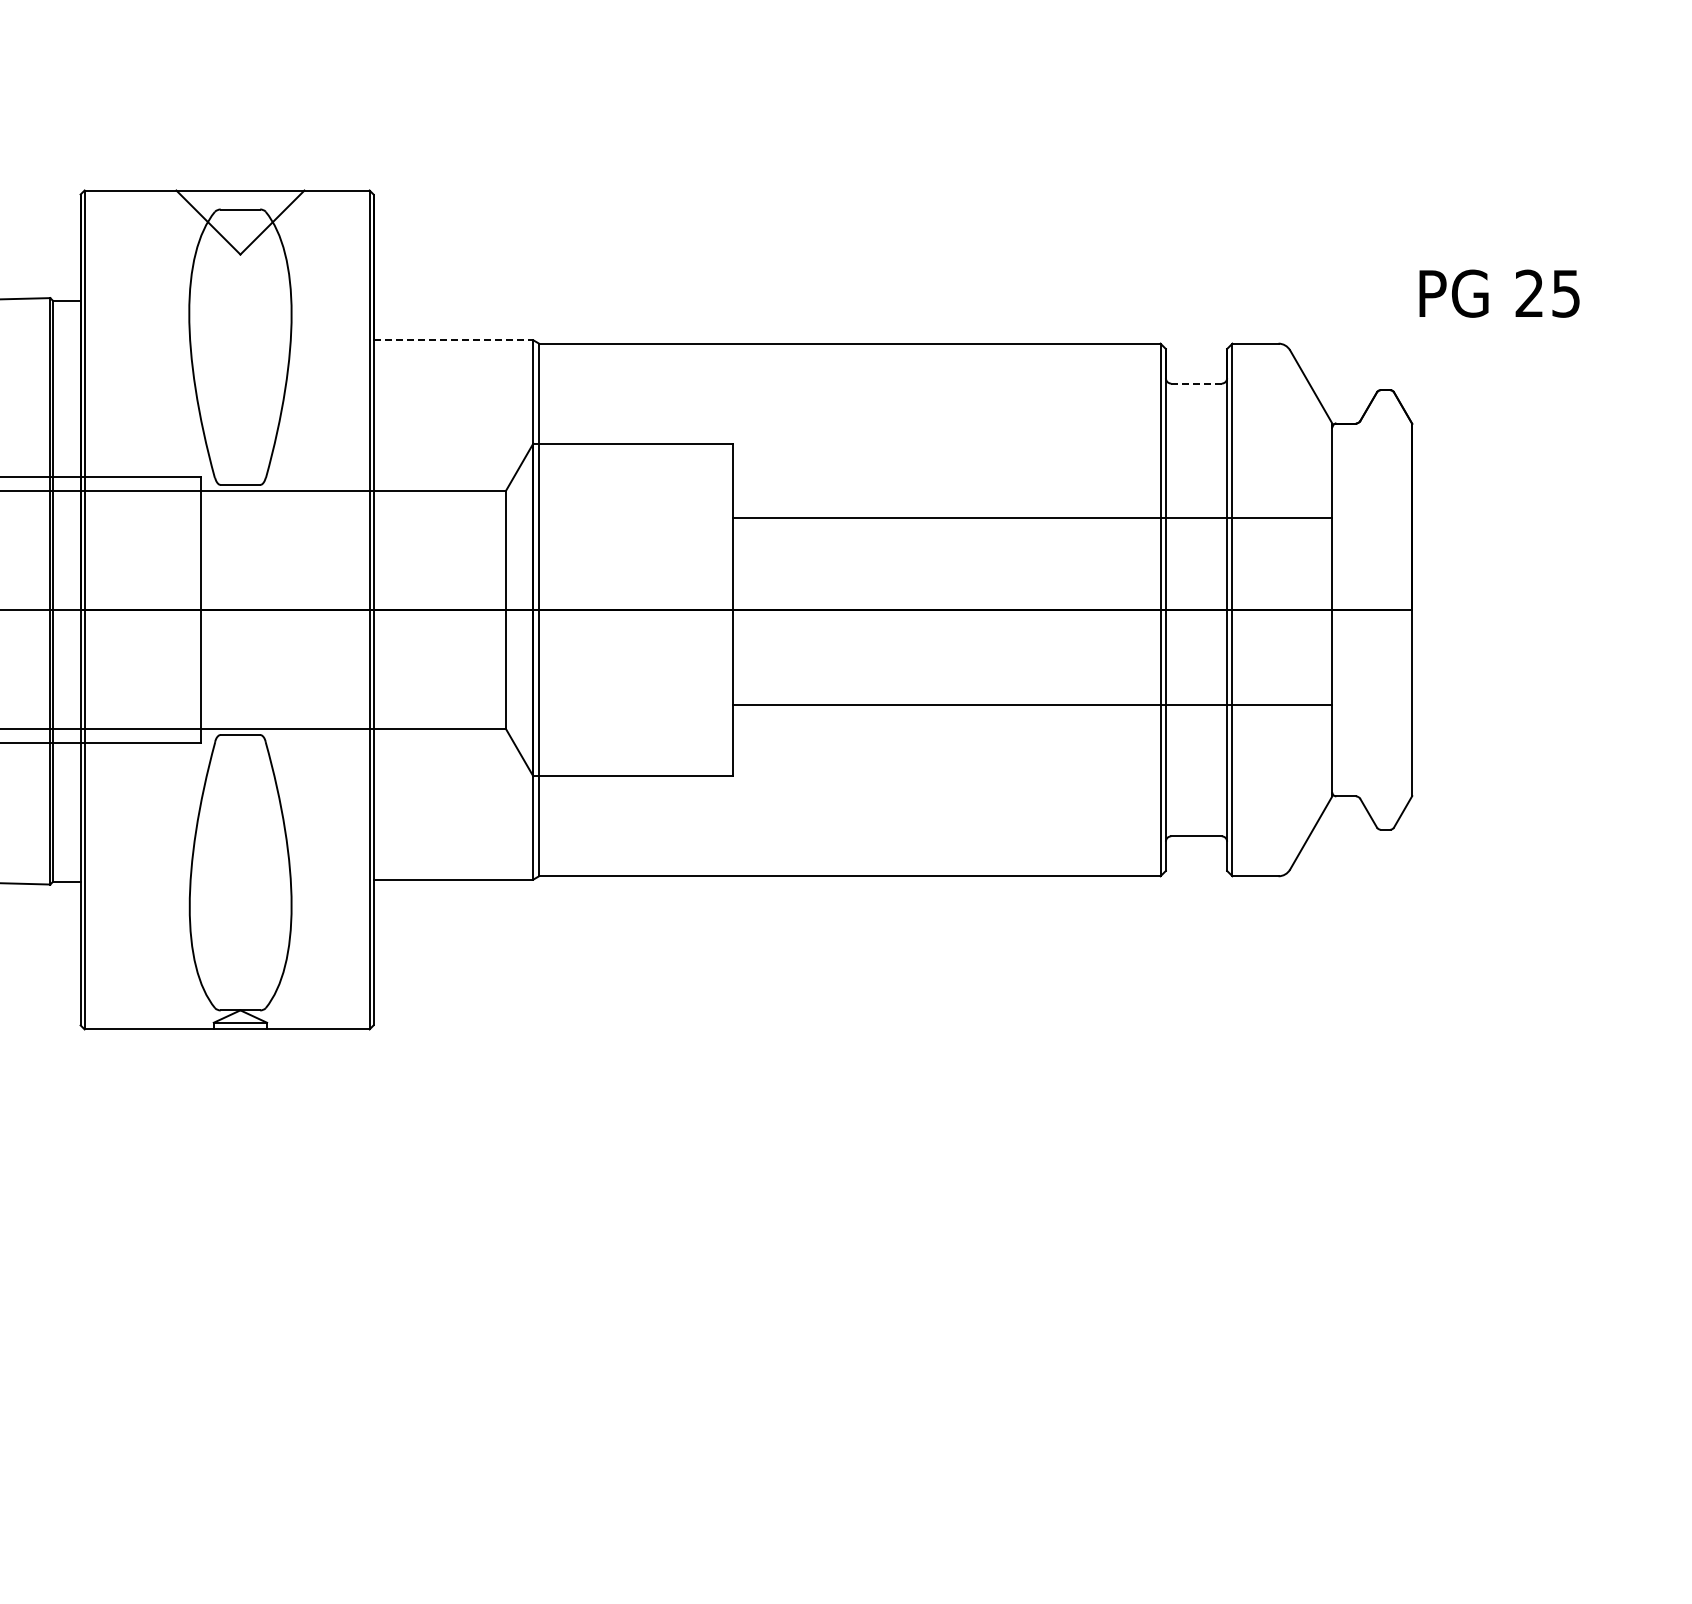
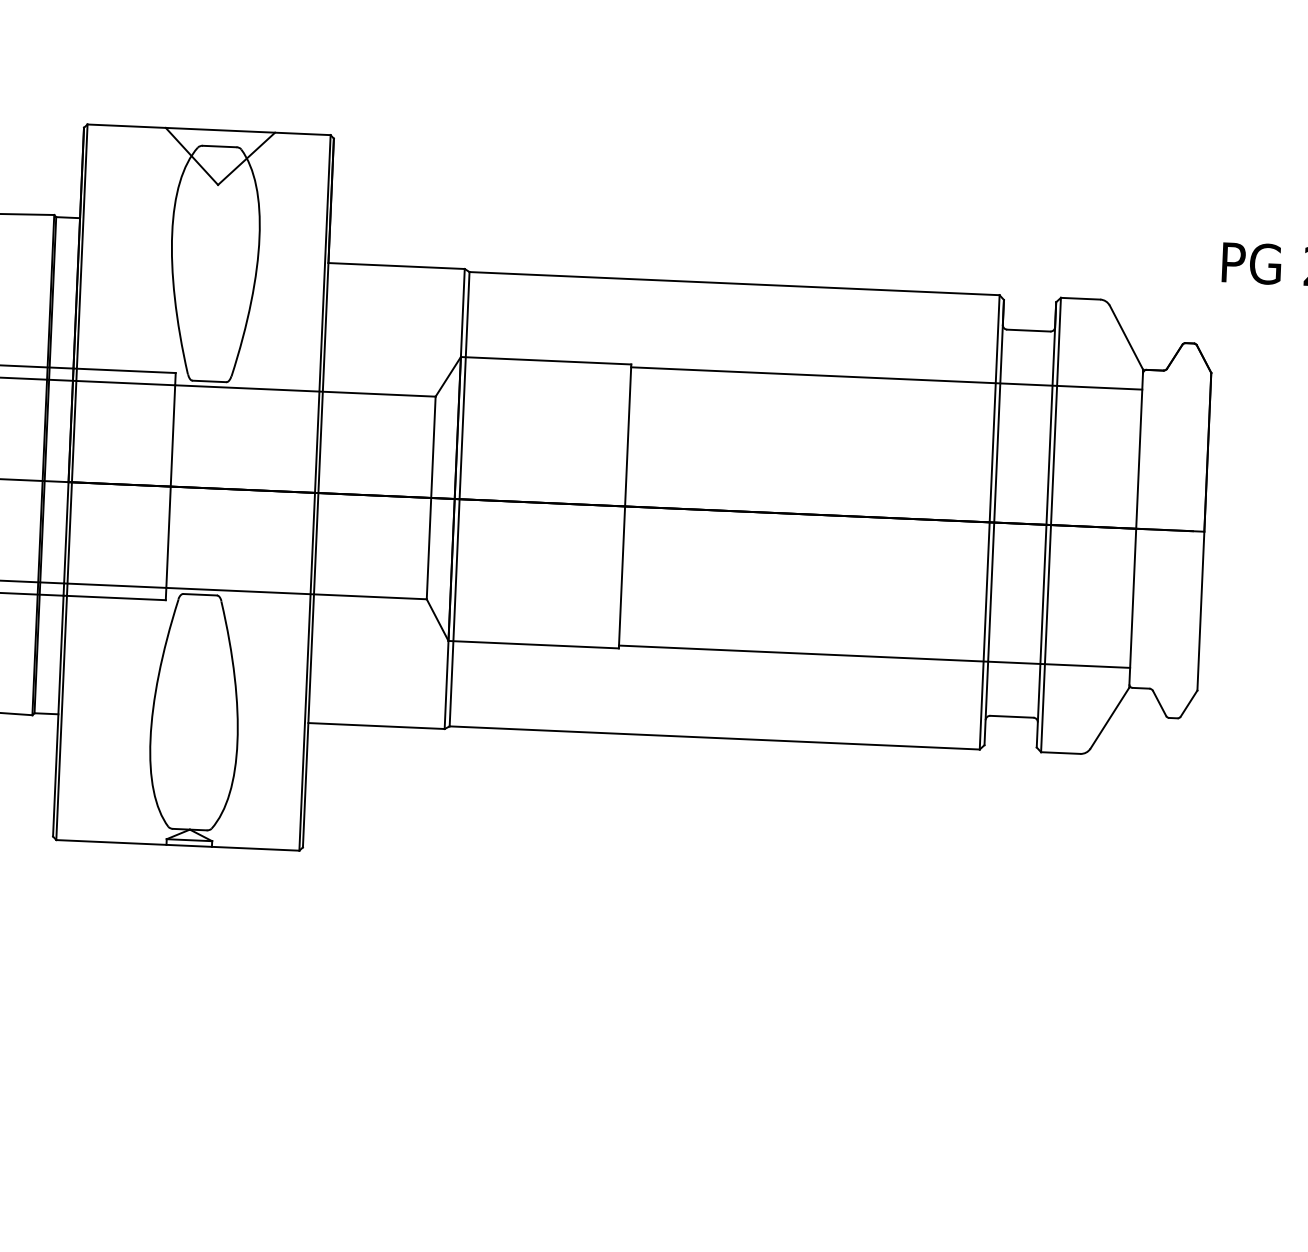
line: (453, 340) -> (396, 266), dashed -> solid
line: (1197, 383) -> (1029, 330), dashed -> solid
line: (1032, 517) -> (886, 378), moved
line: (1032, 705) -> (874, 657), moved

